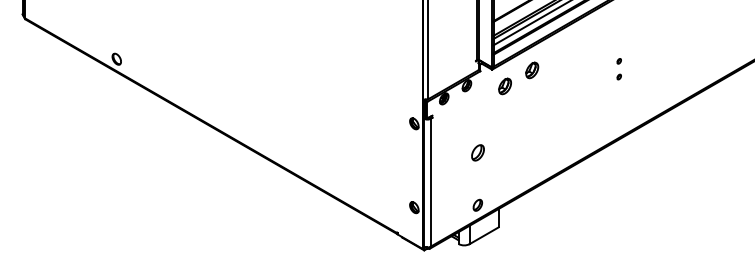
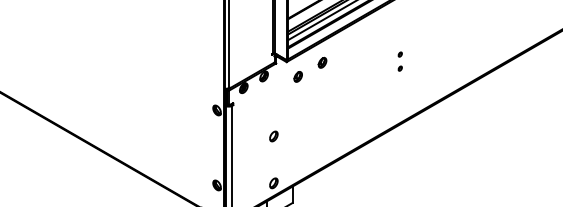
part: (532, 70) -> (322, 62), size x0.71
part: (504, 85) -> (297, 76), size x0.71
part: (477, 152) -> (273, 136), size x0.71

